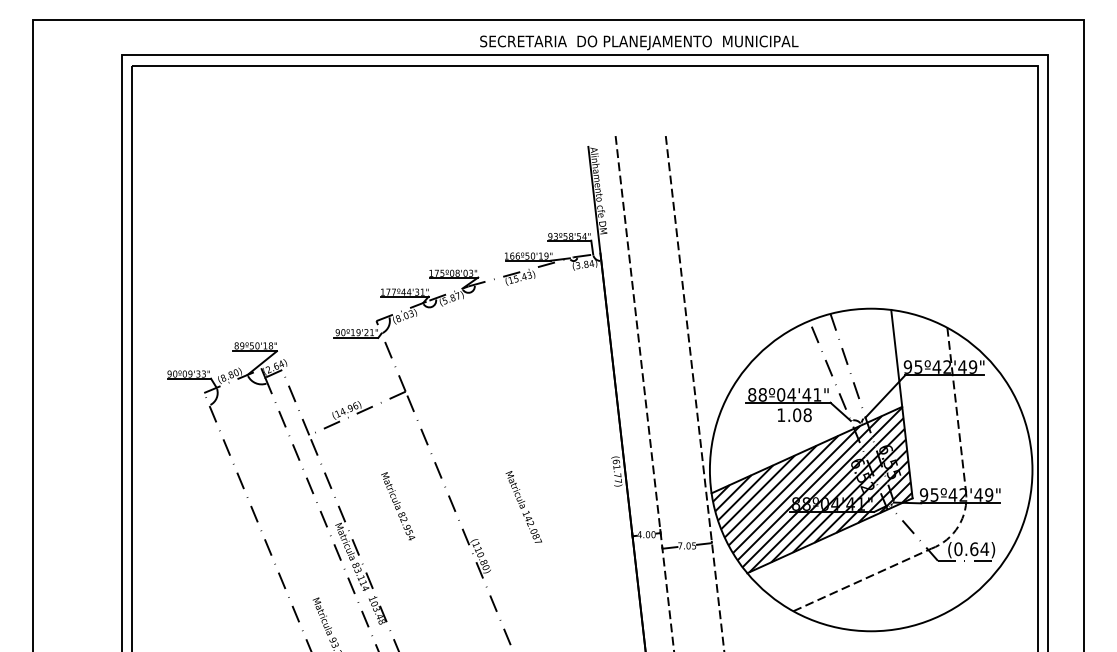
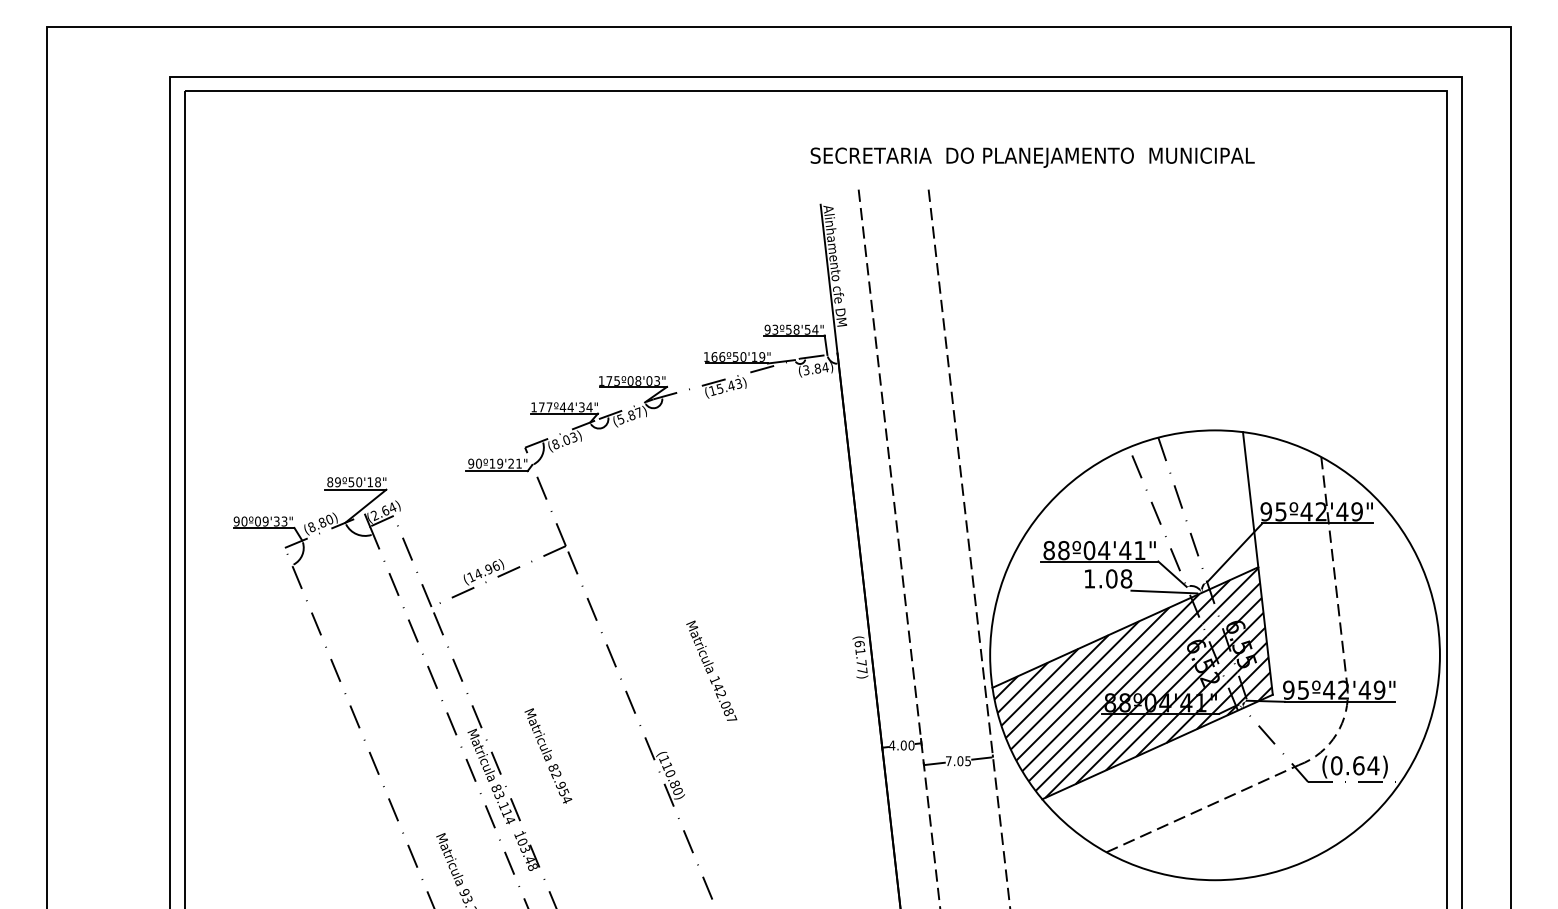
text: (639, 42) -> (1032, 157), moved
text: (422, 292) -> (589, 407), 177º44'31" -> 177º44'34"
line: (834, 424) -> (1164, 591), added
text: (398, 505) -> (548, 755), moved
text: (523, 506) -> (711, 670), moved

